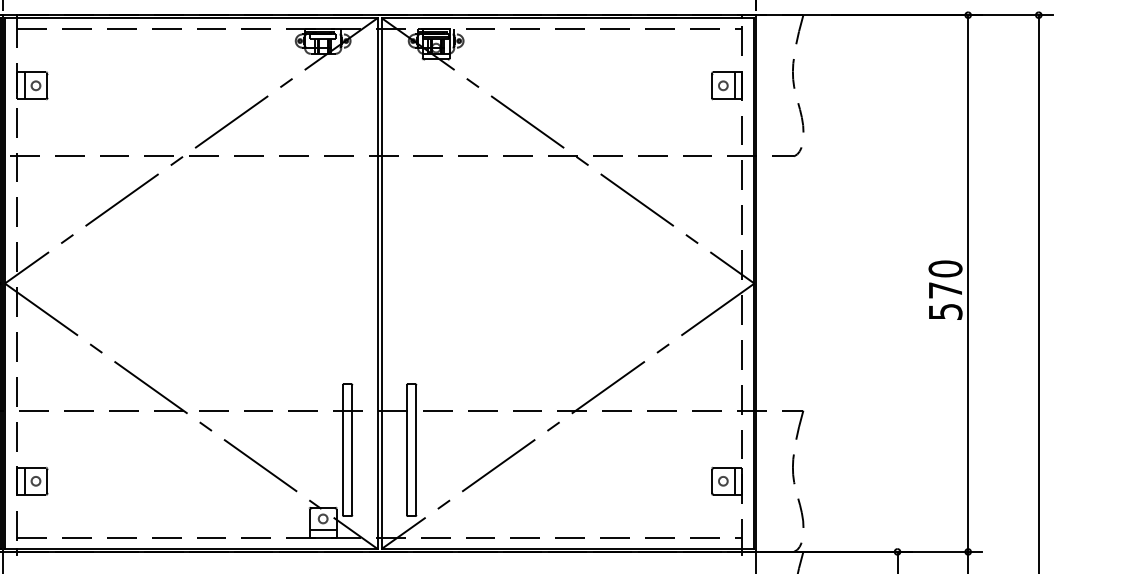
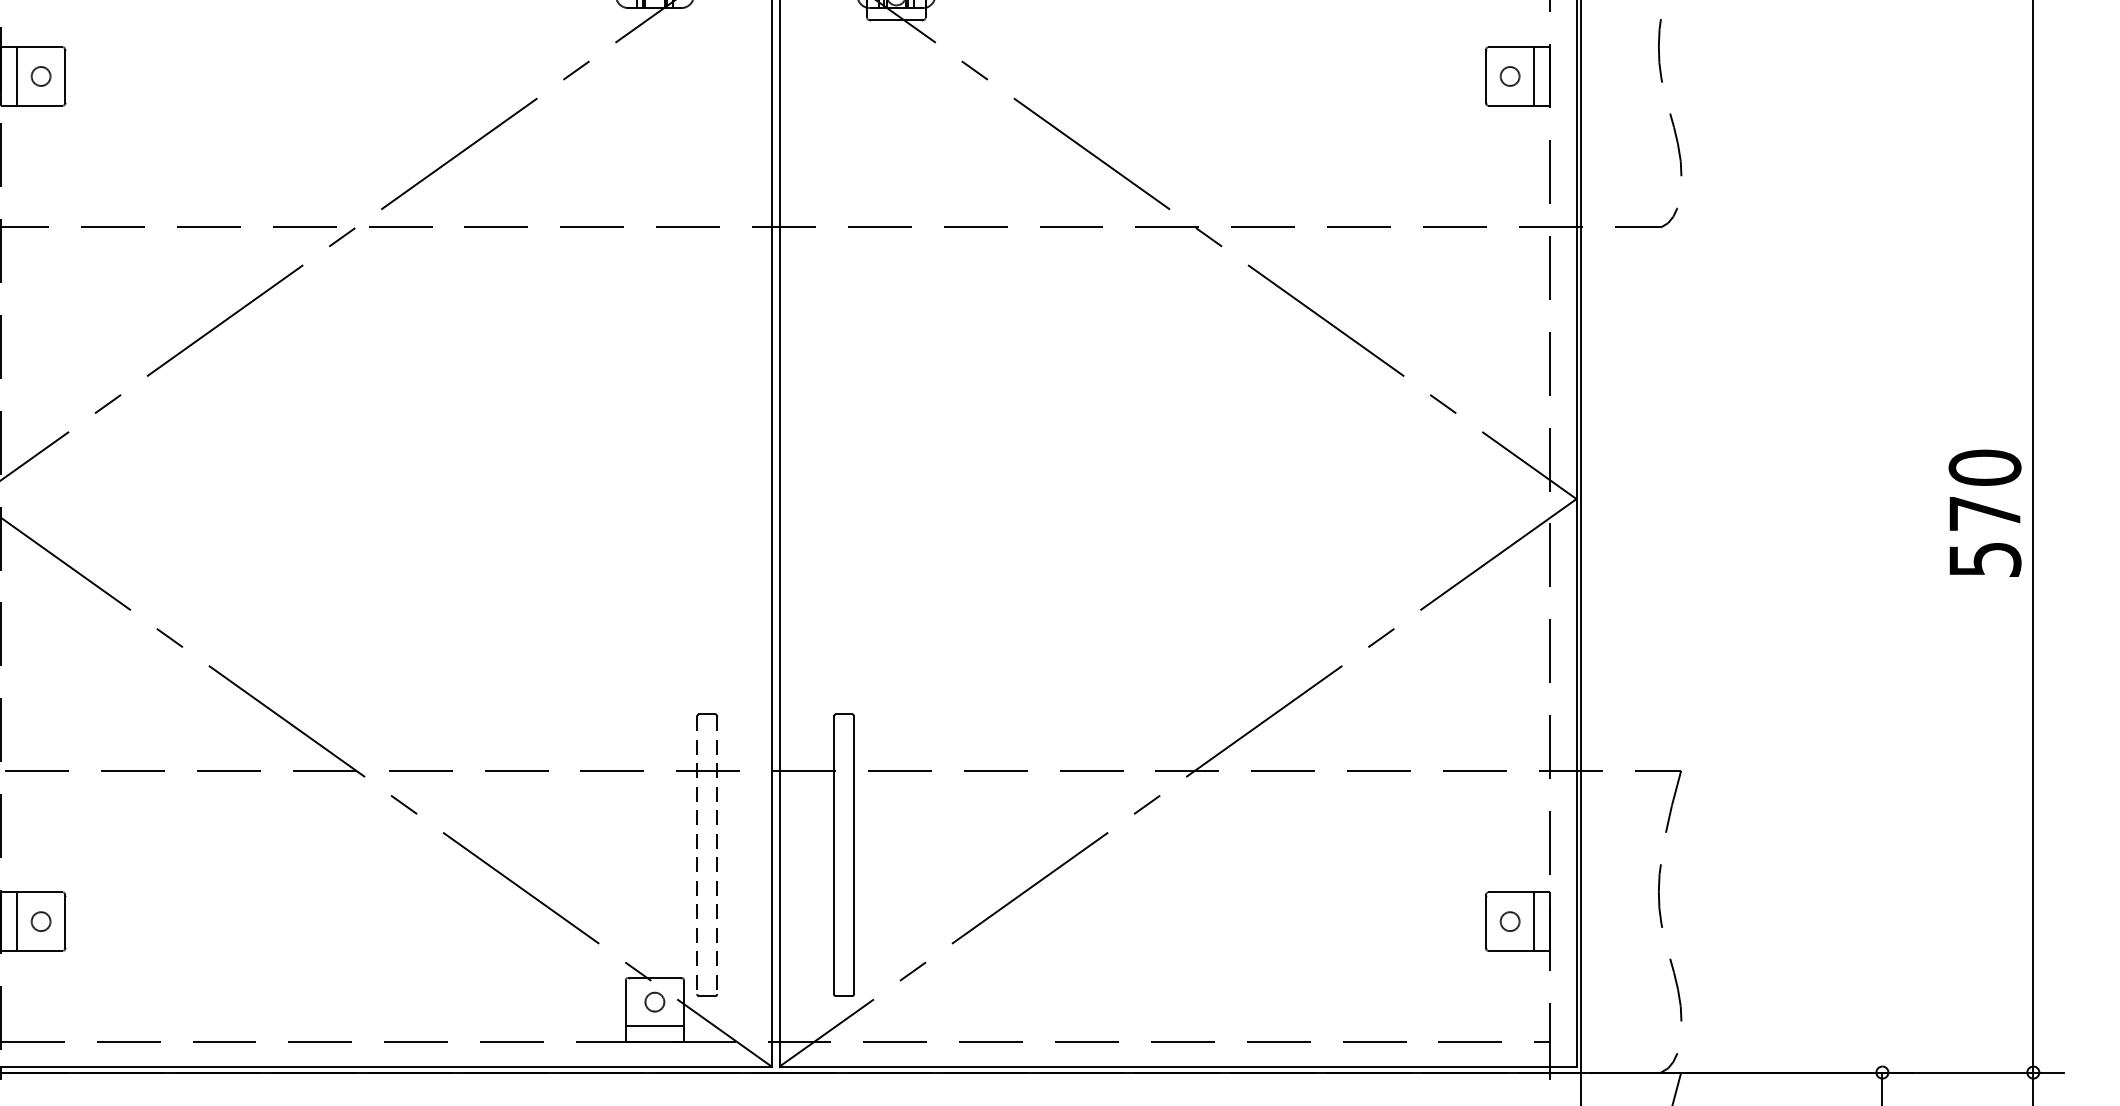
line: (342, 450) -> (696, 855), solid -> dashed
line: (352, 450) -> (717, 855), solid -> dashed

